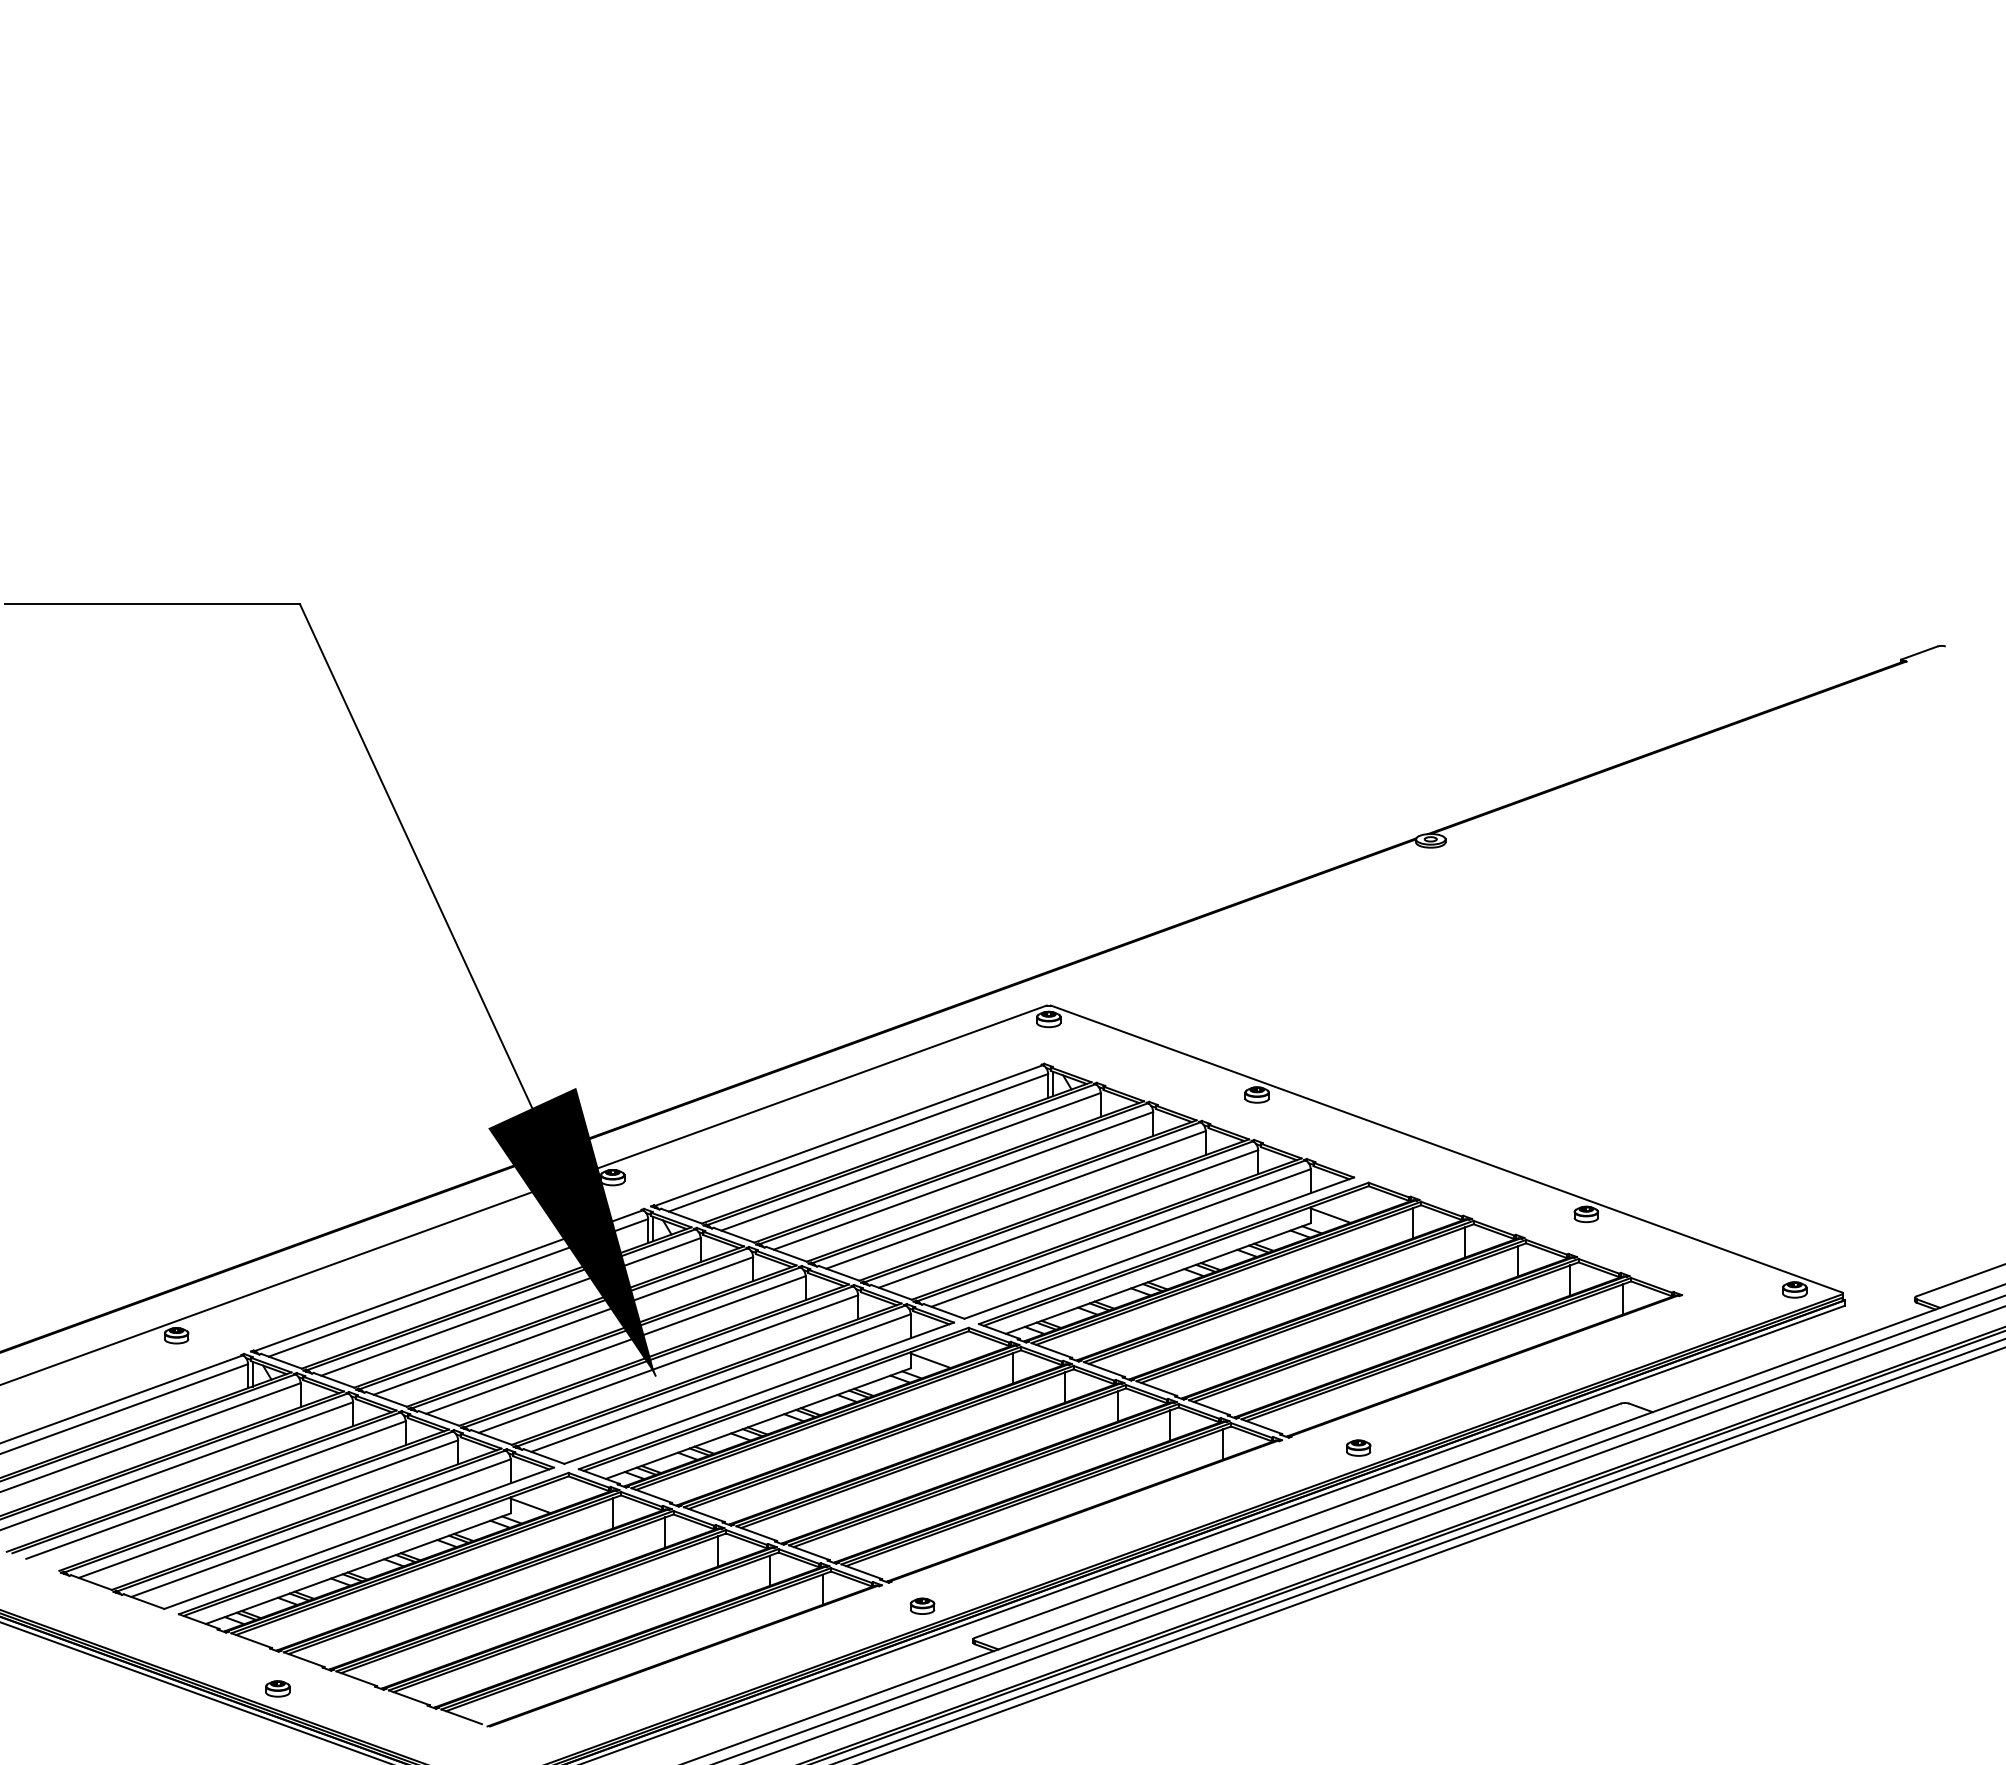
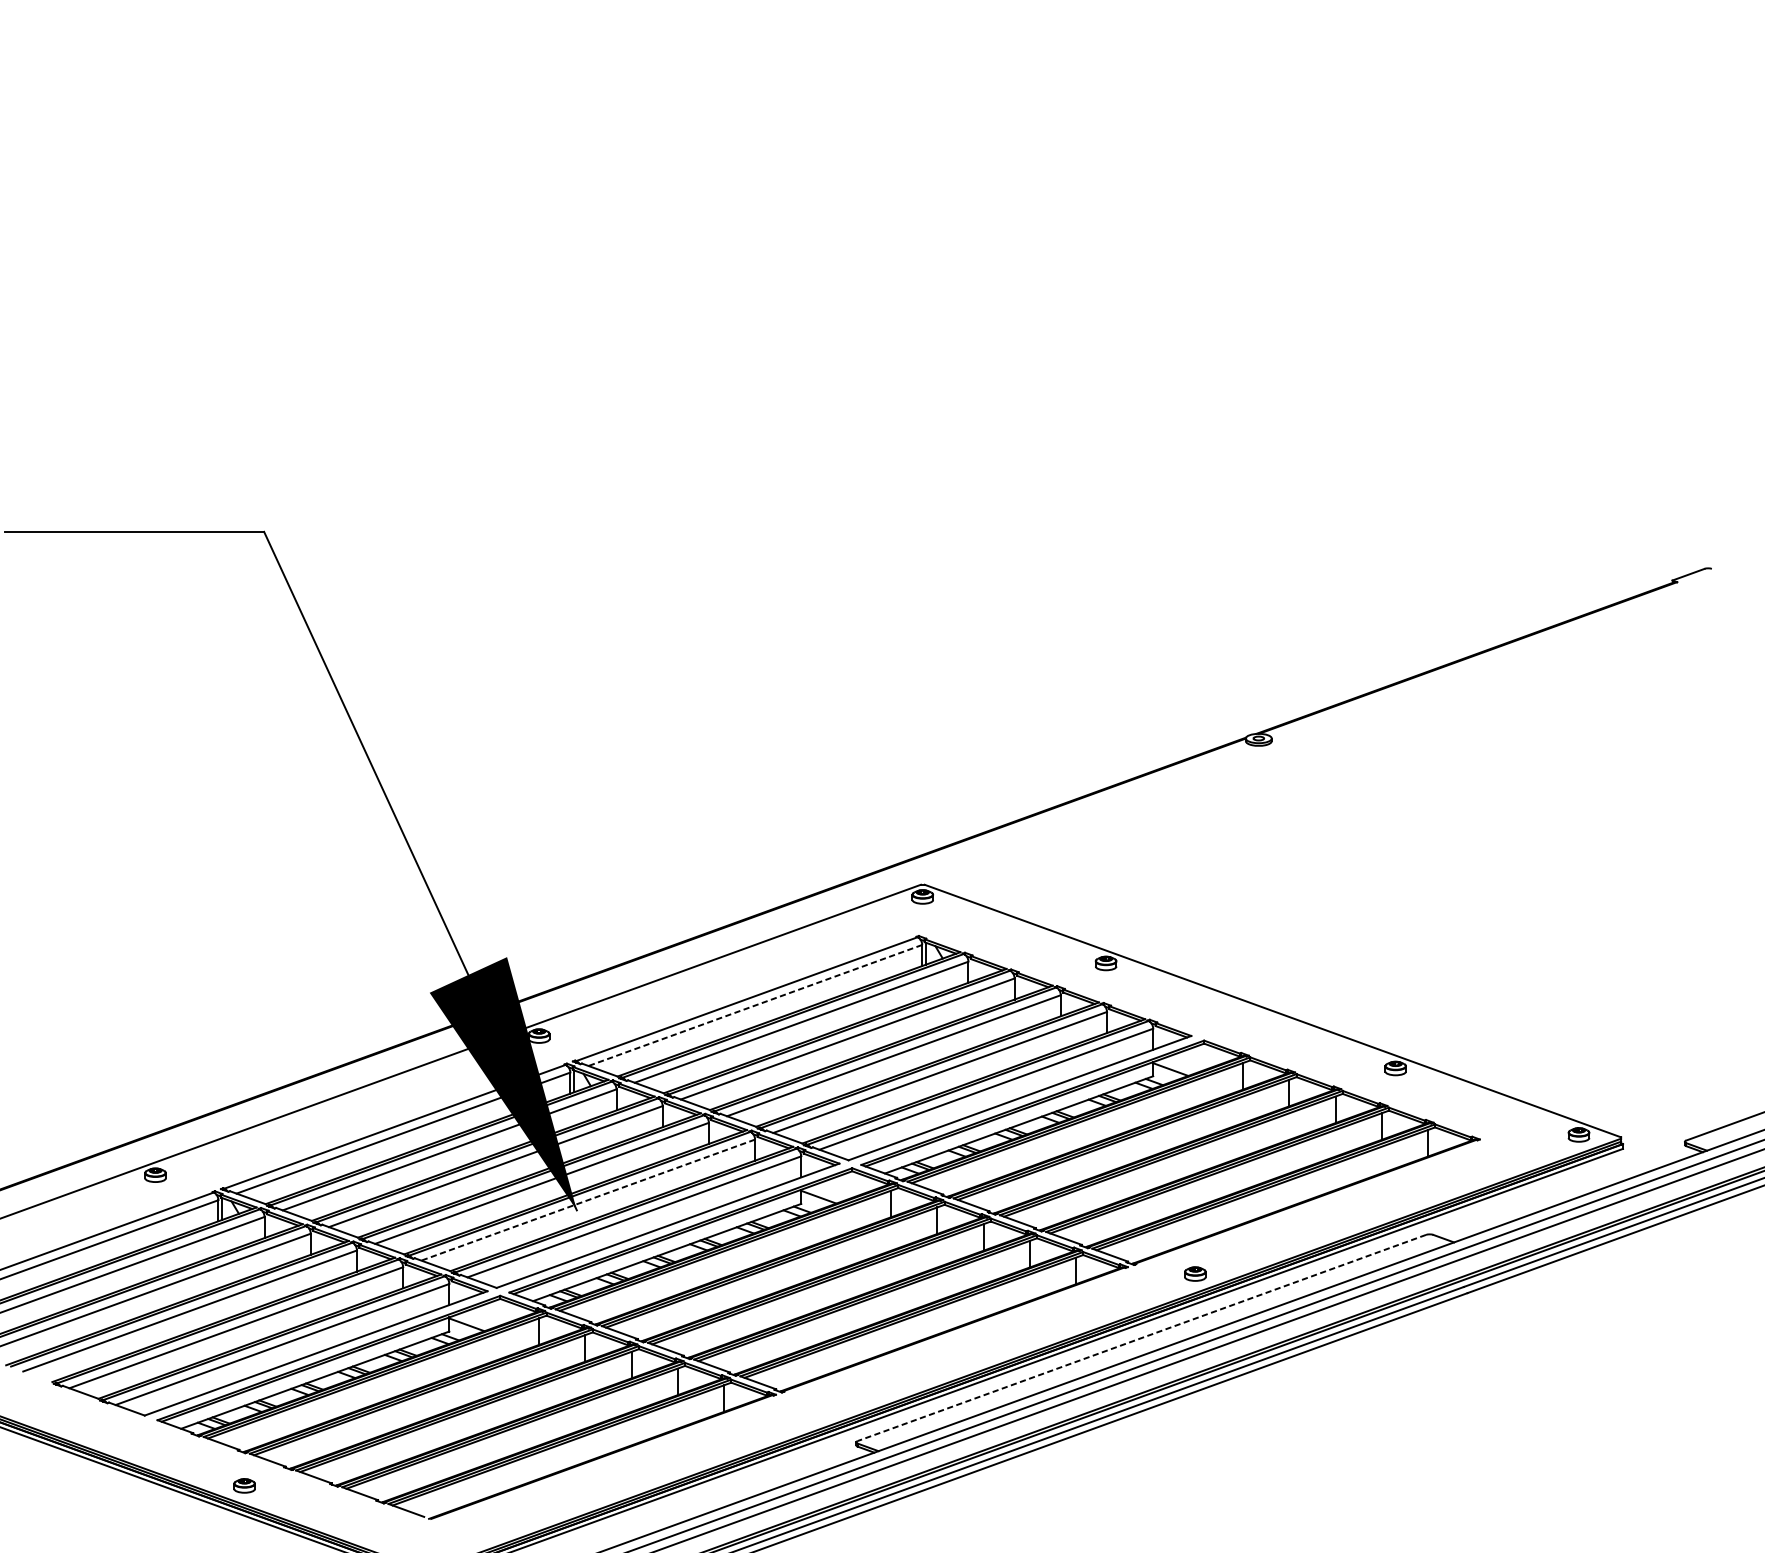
line: (858, 1142) -> (755, 1005), solid -> dashed
line: (668, 1364) -> (588, 1200), solid -> dashed
line: (1297, 1520) -> (1141, 1337), solid -> dashed
part: (922, 1605) -> (811, 1412), removed

